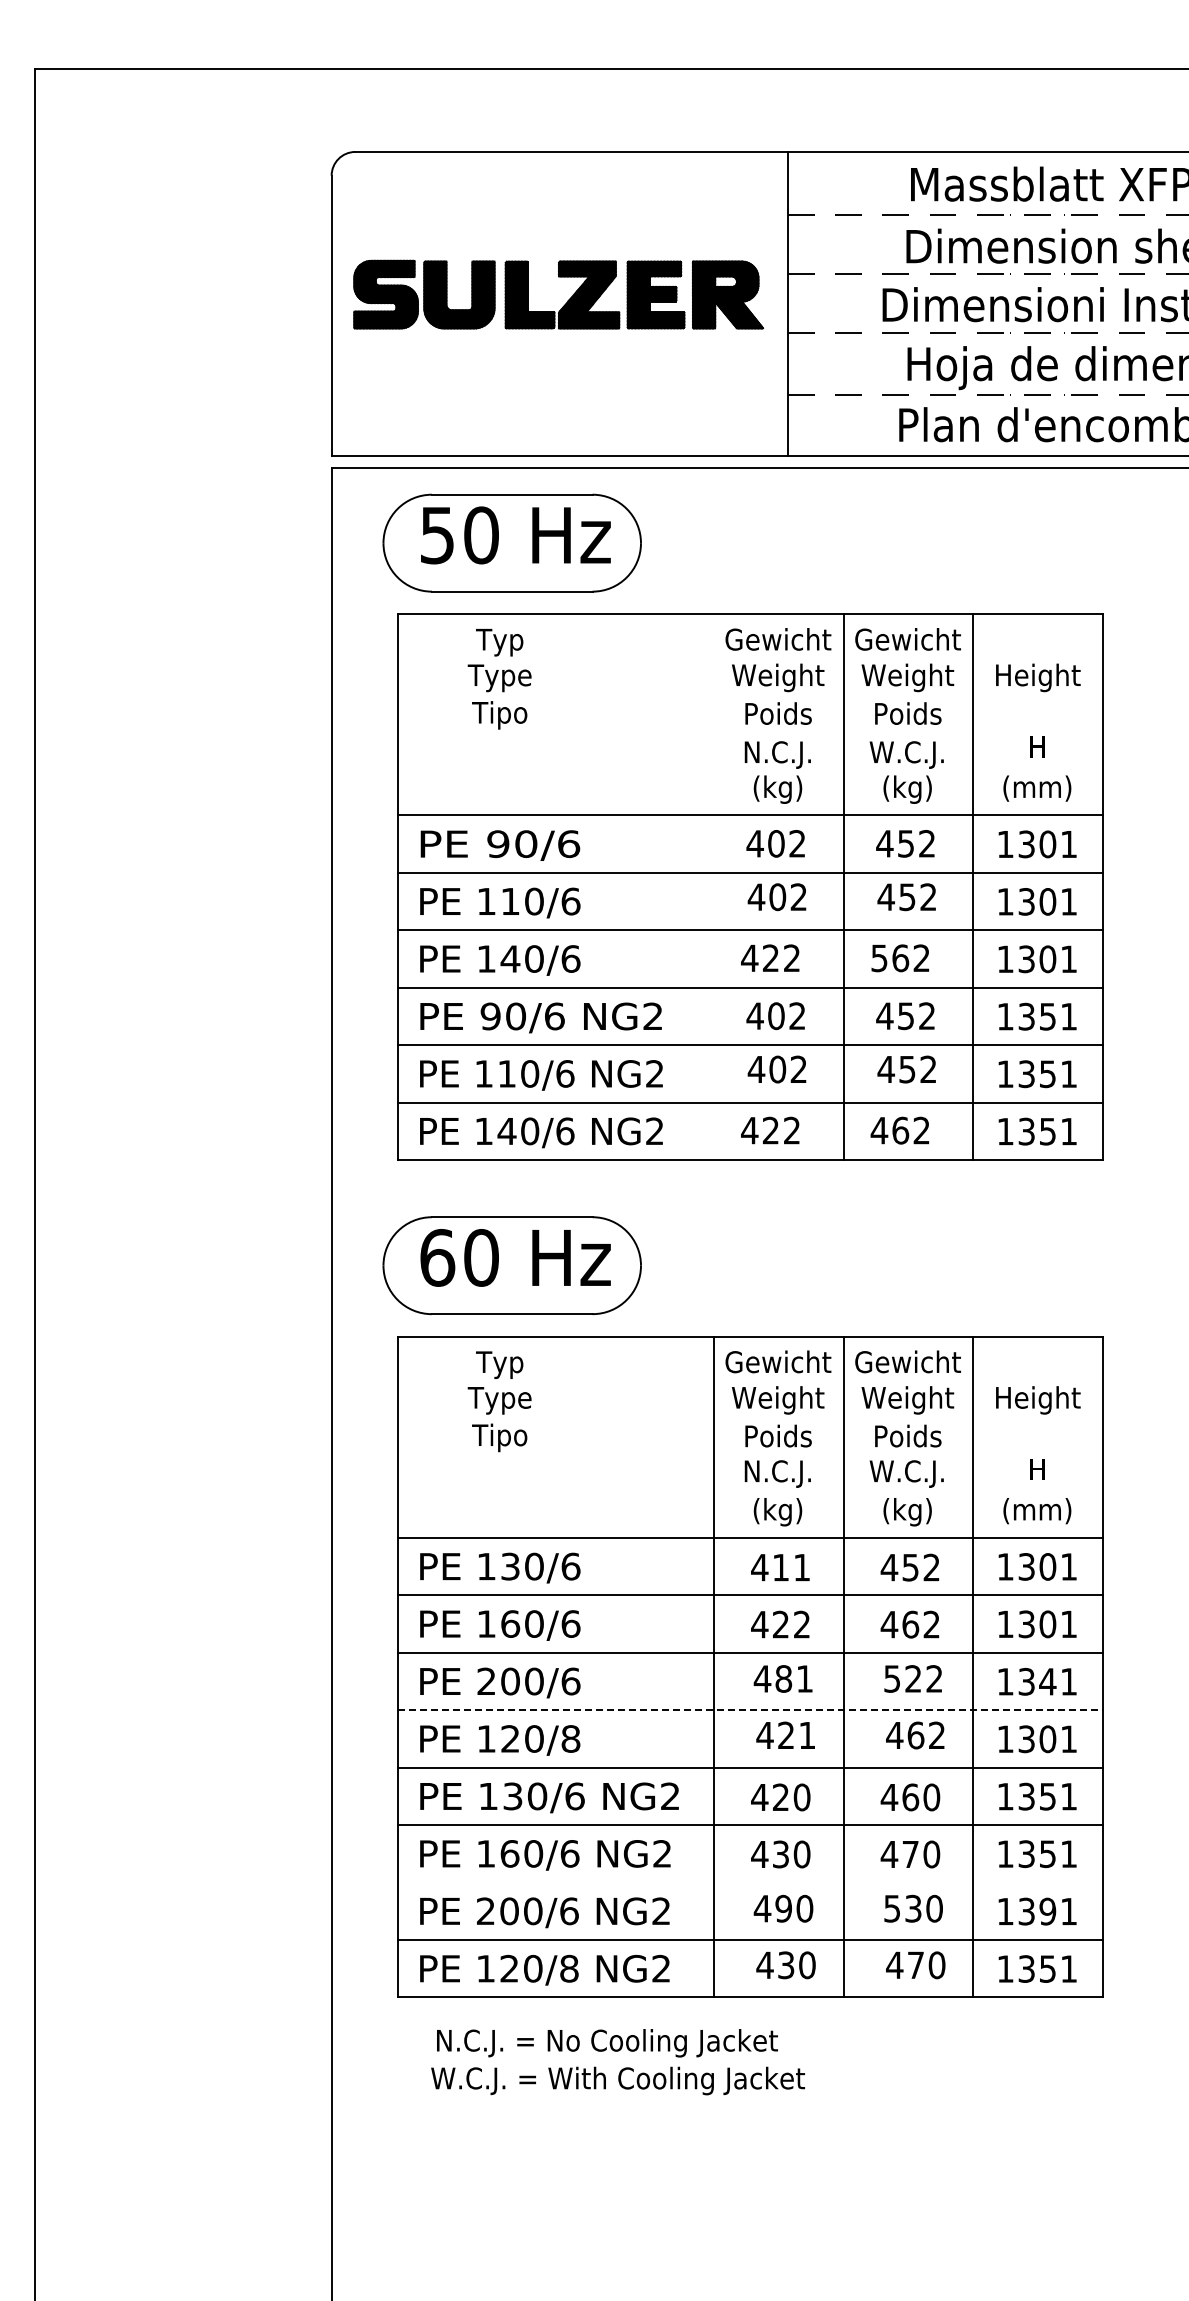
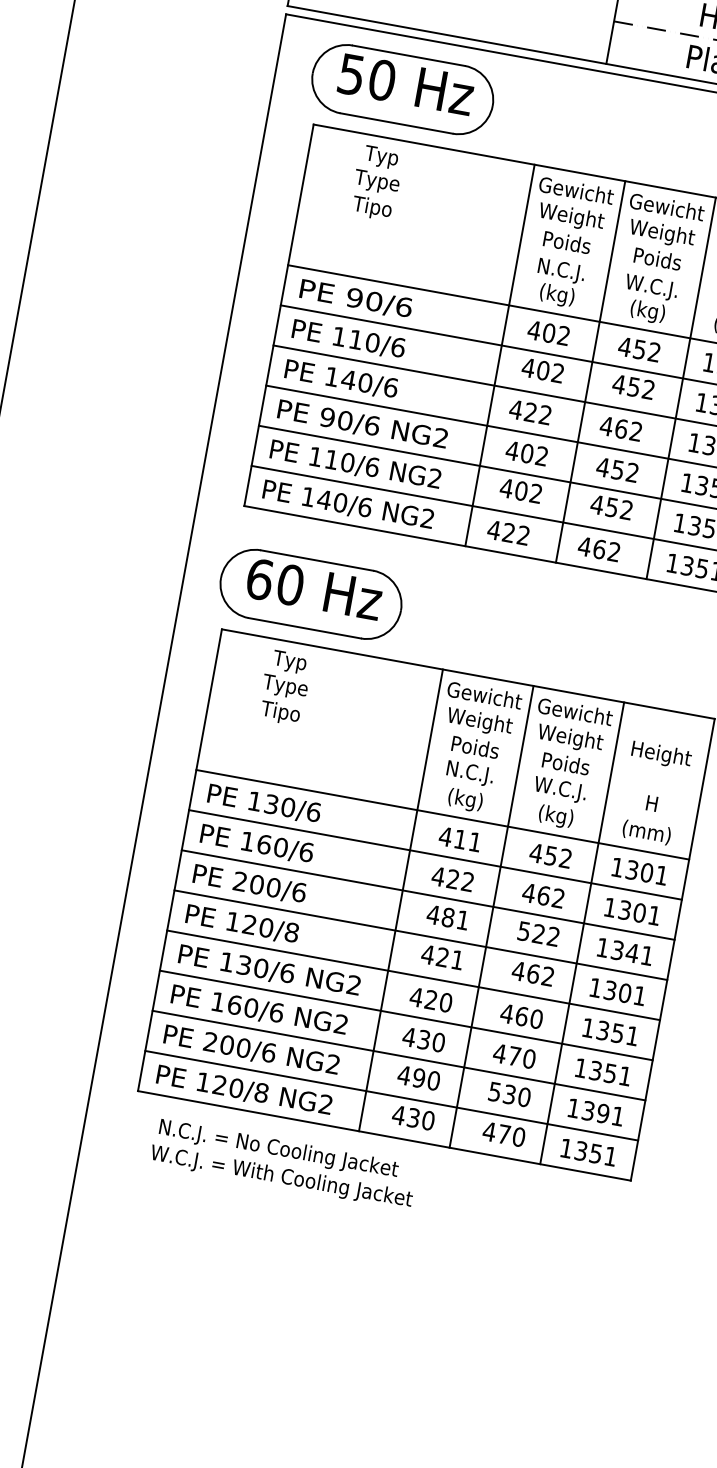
line: (713, 887) -> (499, 355), added
text: (879, 958) -> (606, 426), 562 -> 462
line: (750, 1710) -> (421, 935), dashed -> solid
line: (749, 1882) -> (398, 1055), added

